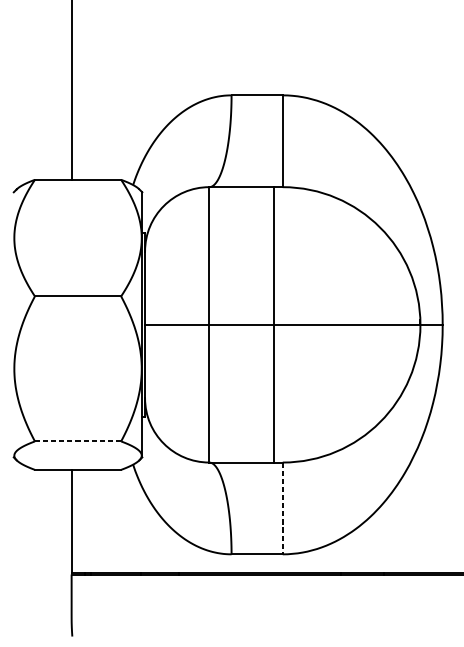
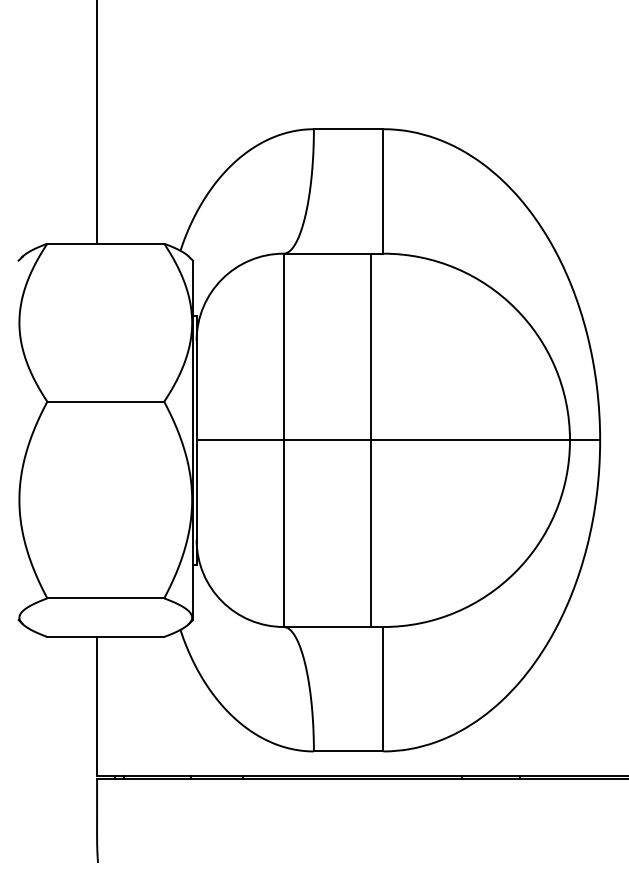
line: (77, 441) -> (105, 598), dashed -> solid
line: (282, 508) -> (383, 689), dashed -> solid

